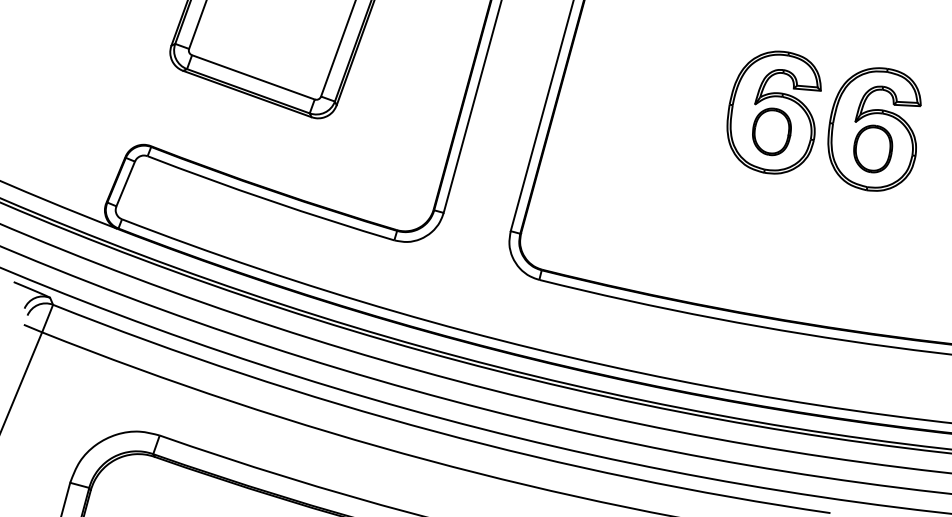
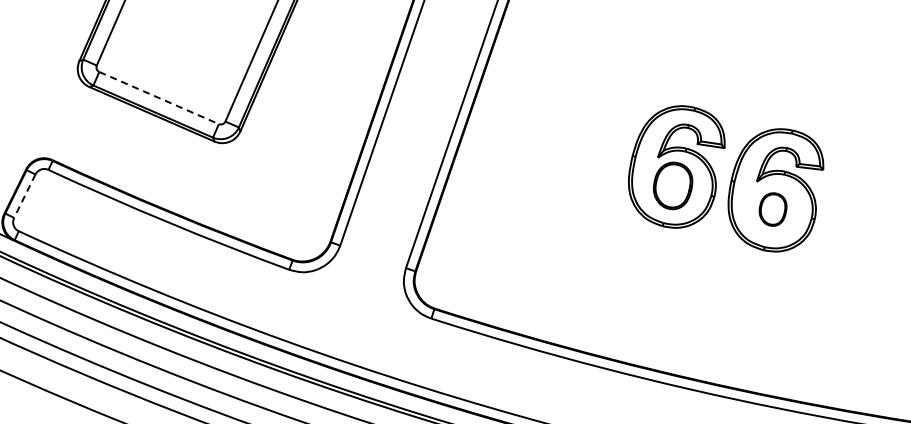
line: (253, 77) -> (159, 98), solid -> dashed
part: (873, 148) -> (773, 209), size x0.7
line: (125, 184) -> (24, 196), solid -> dashed

